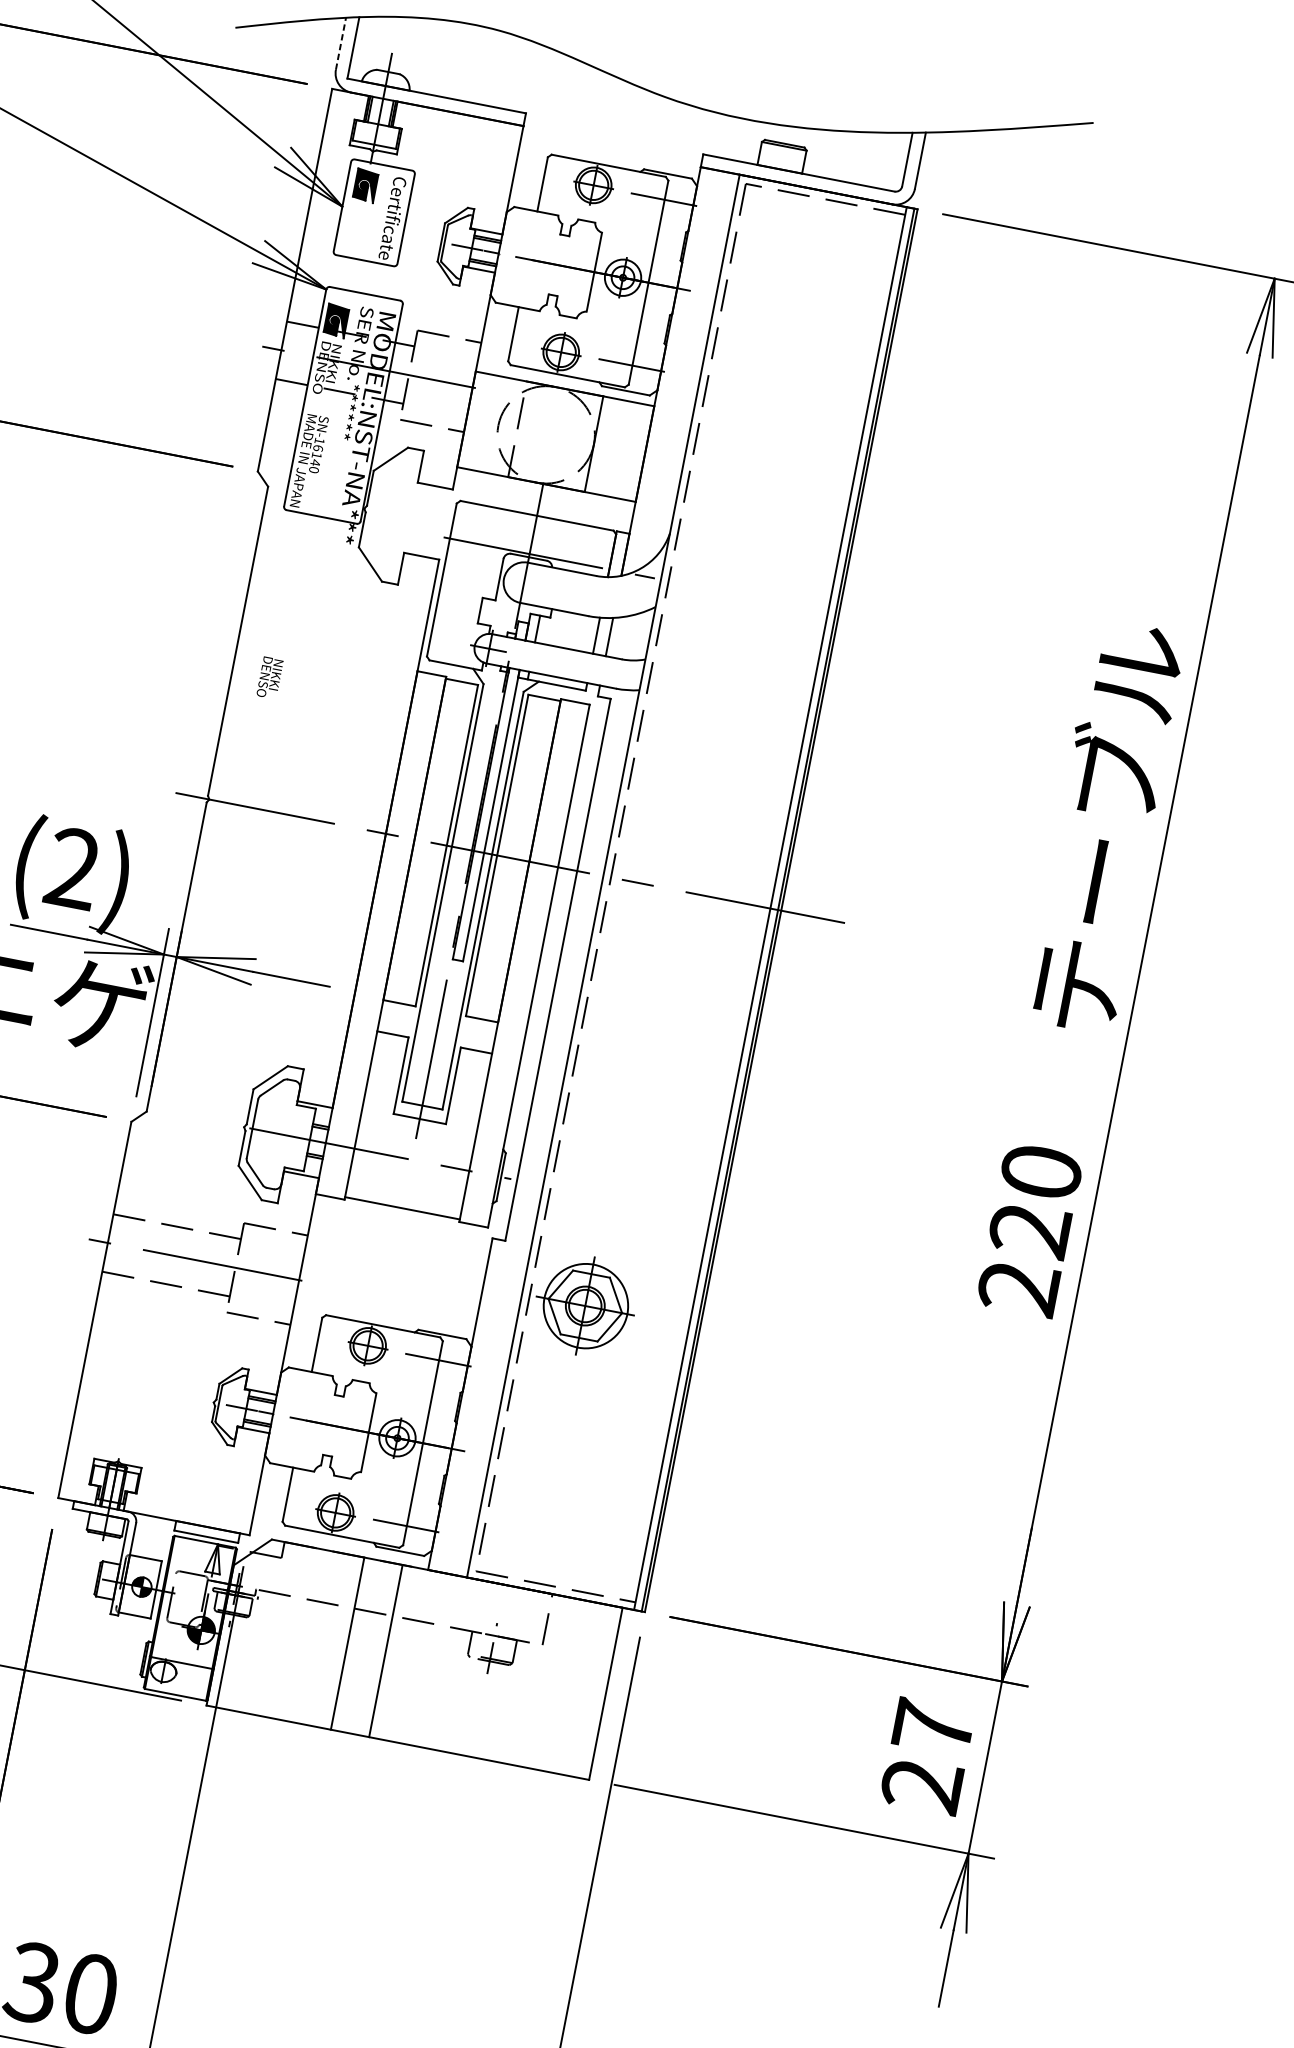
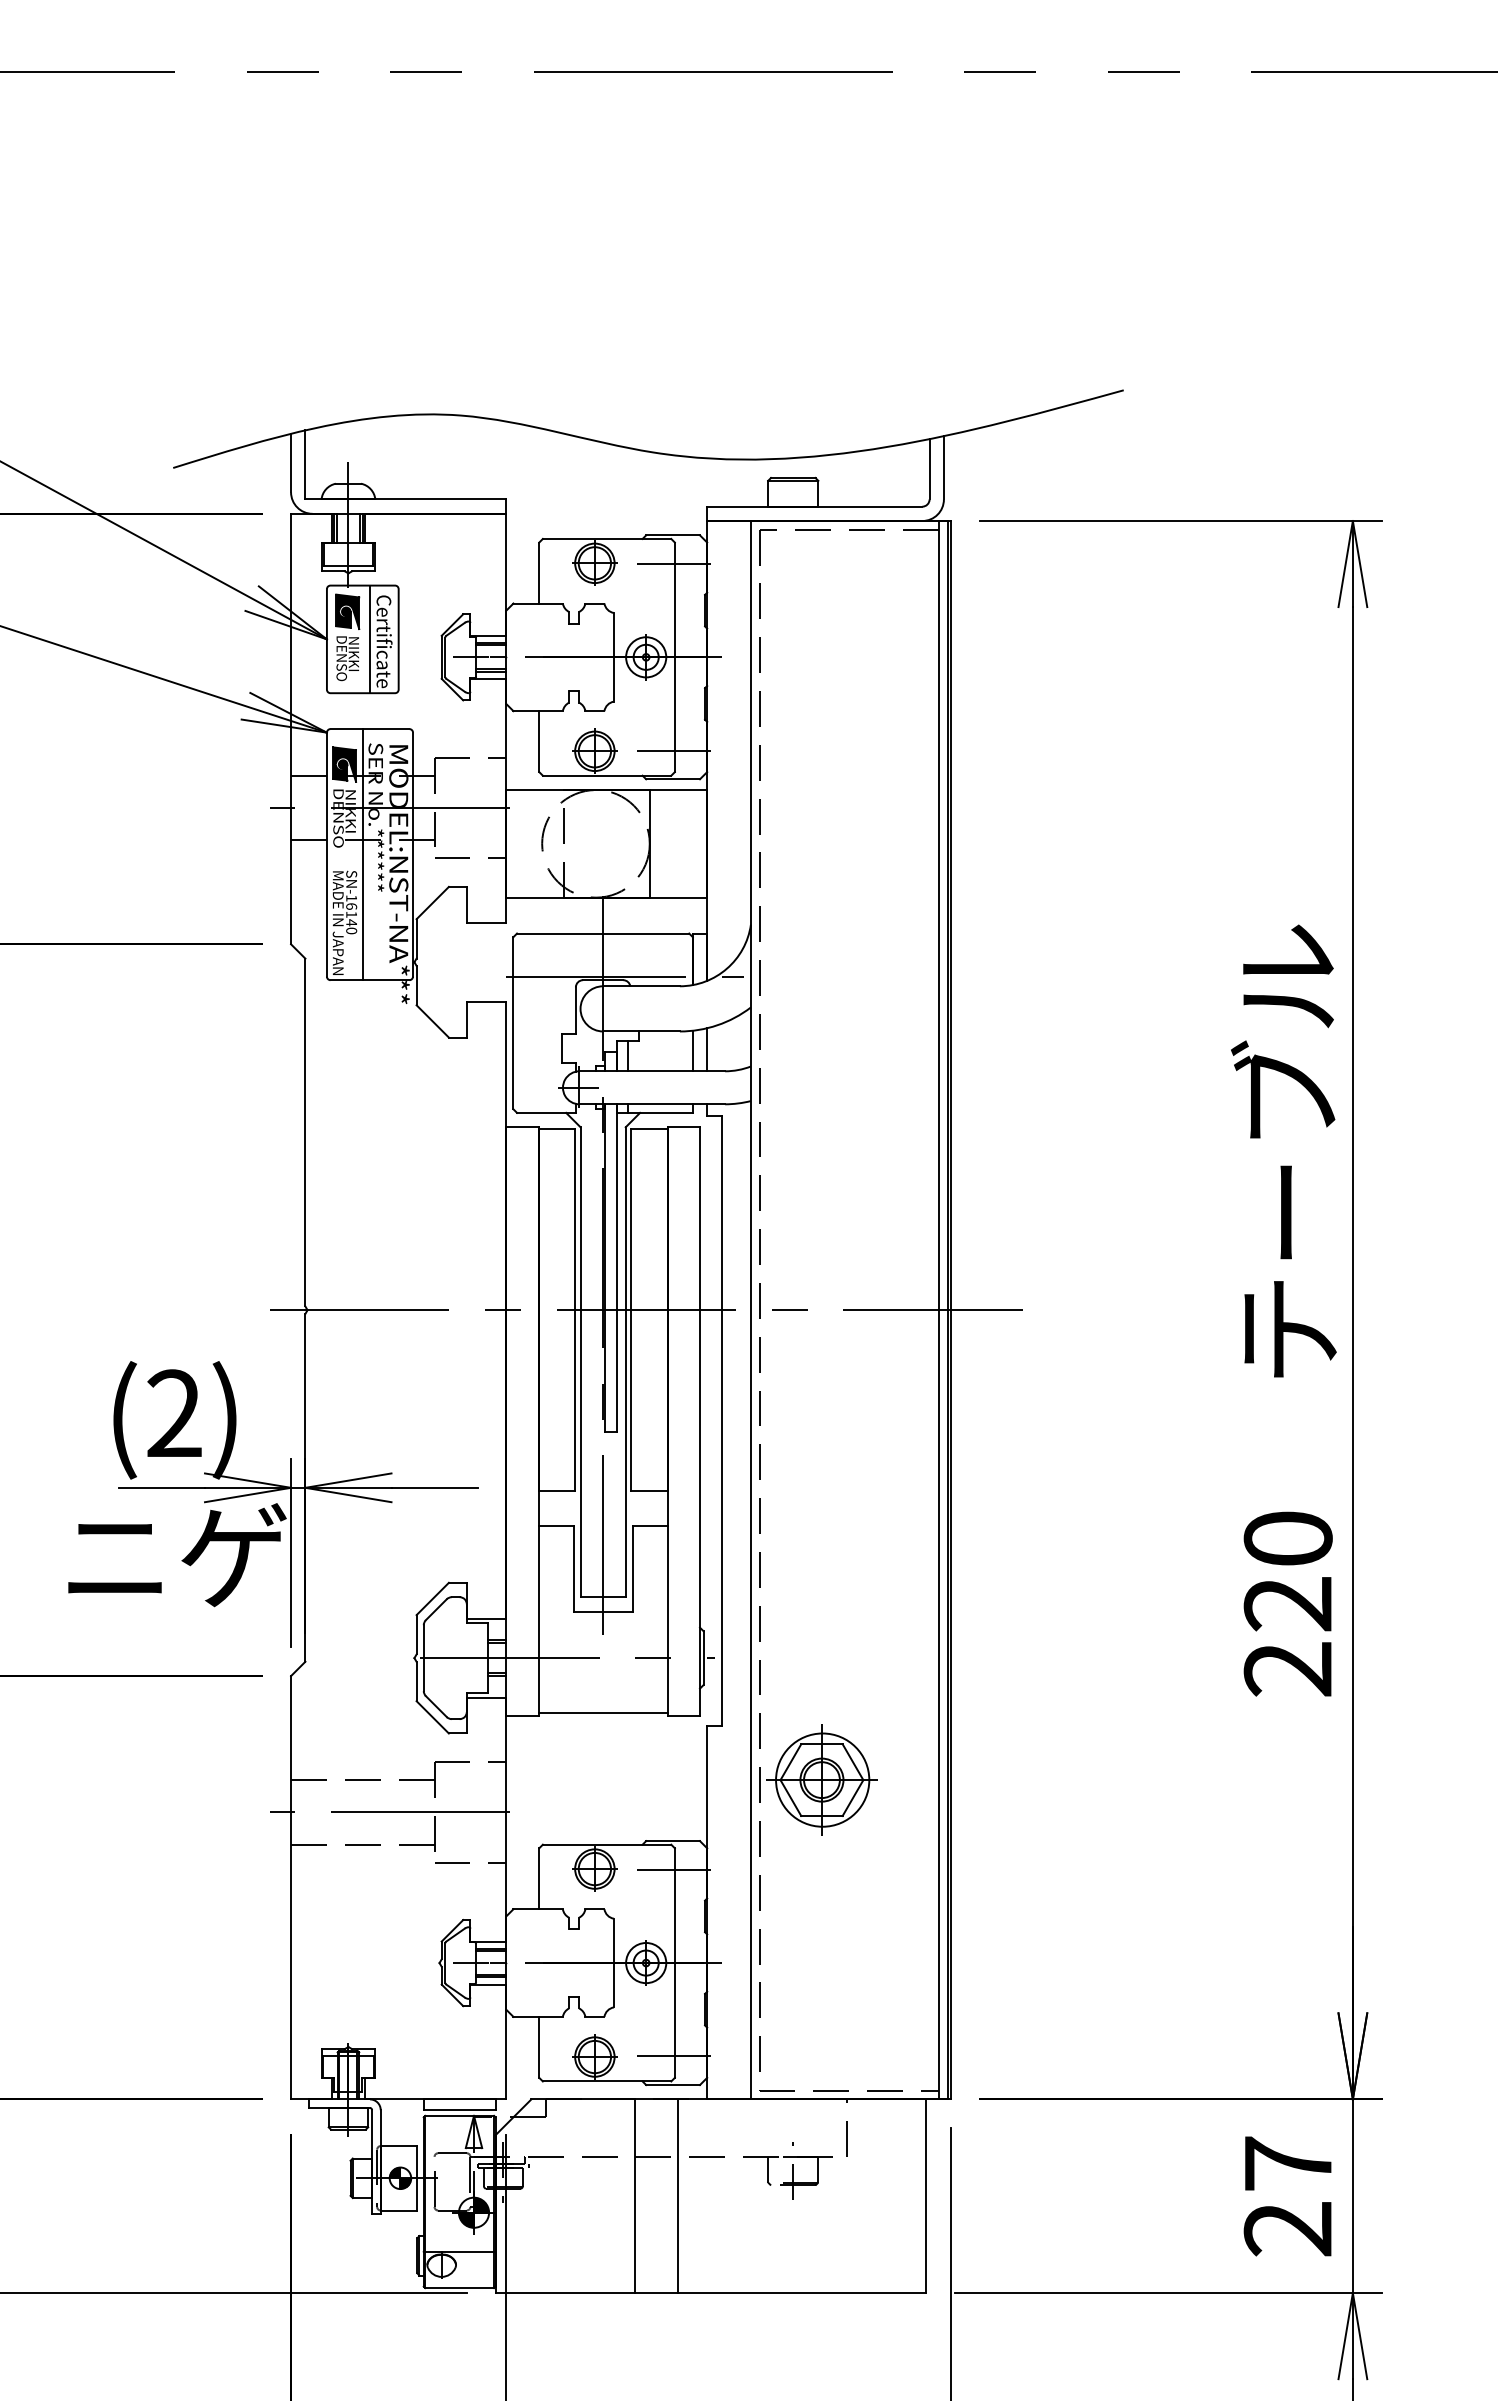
line: (341, 43) -> (291, 462), dashed -> solid
line: (380, 214) -> (369, 639), added
line: (336, 403) -> (362, 854), added
text: (269, 677) -> (347, 658), moved

